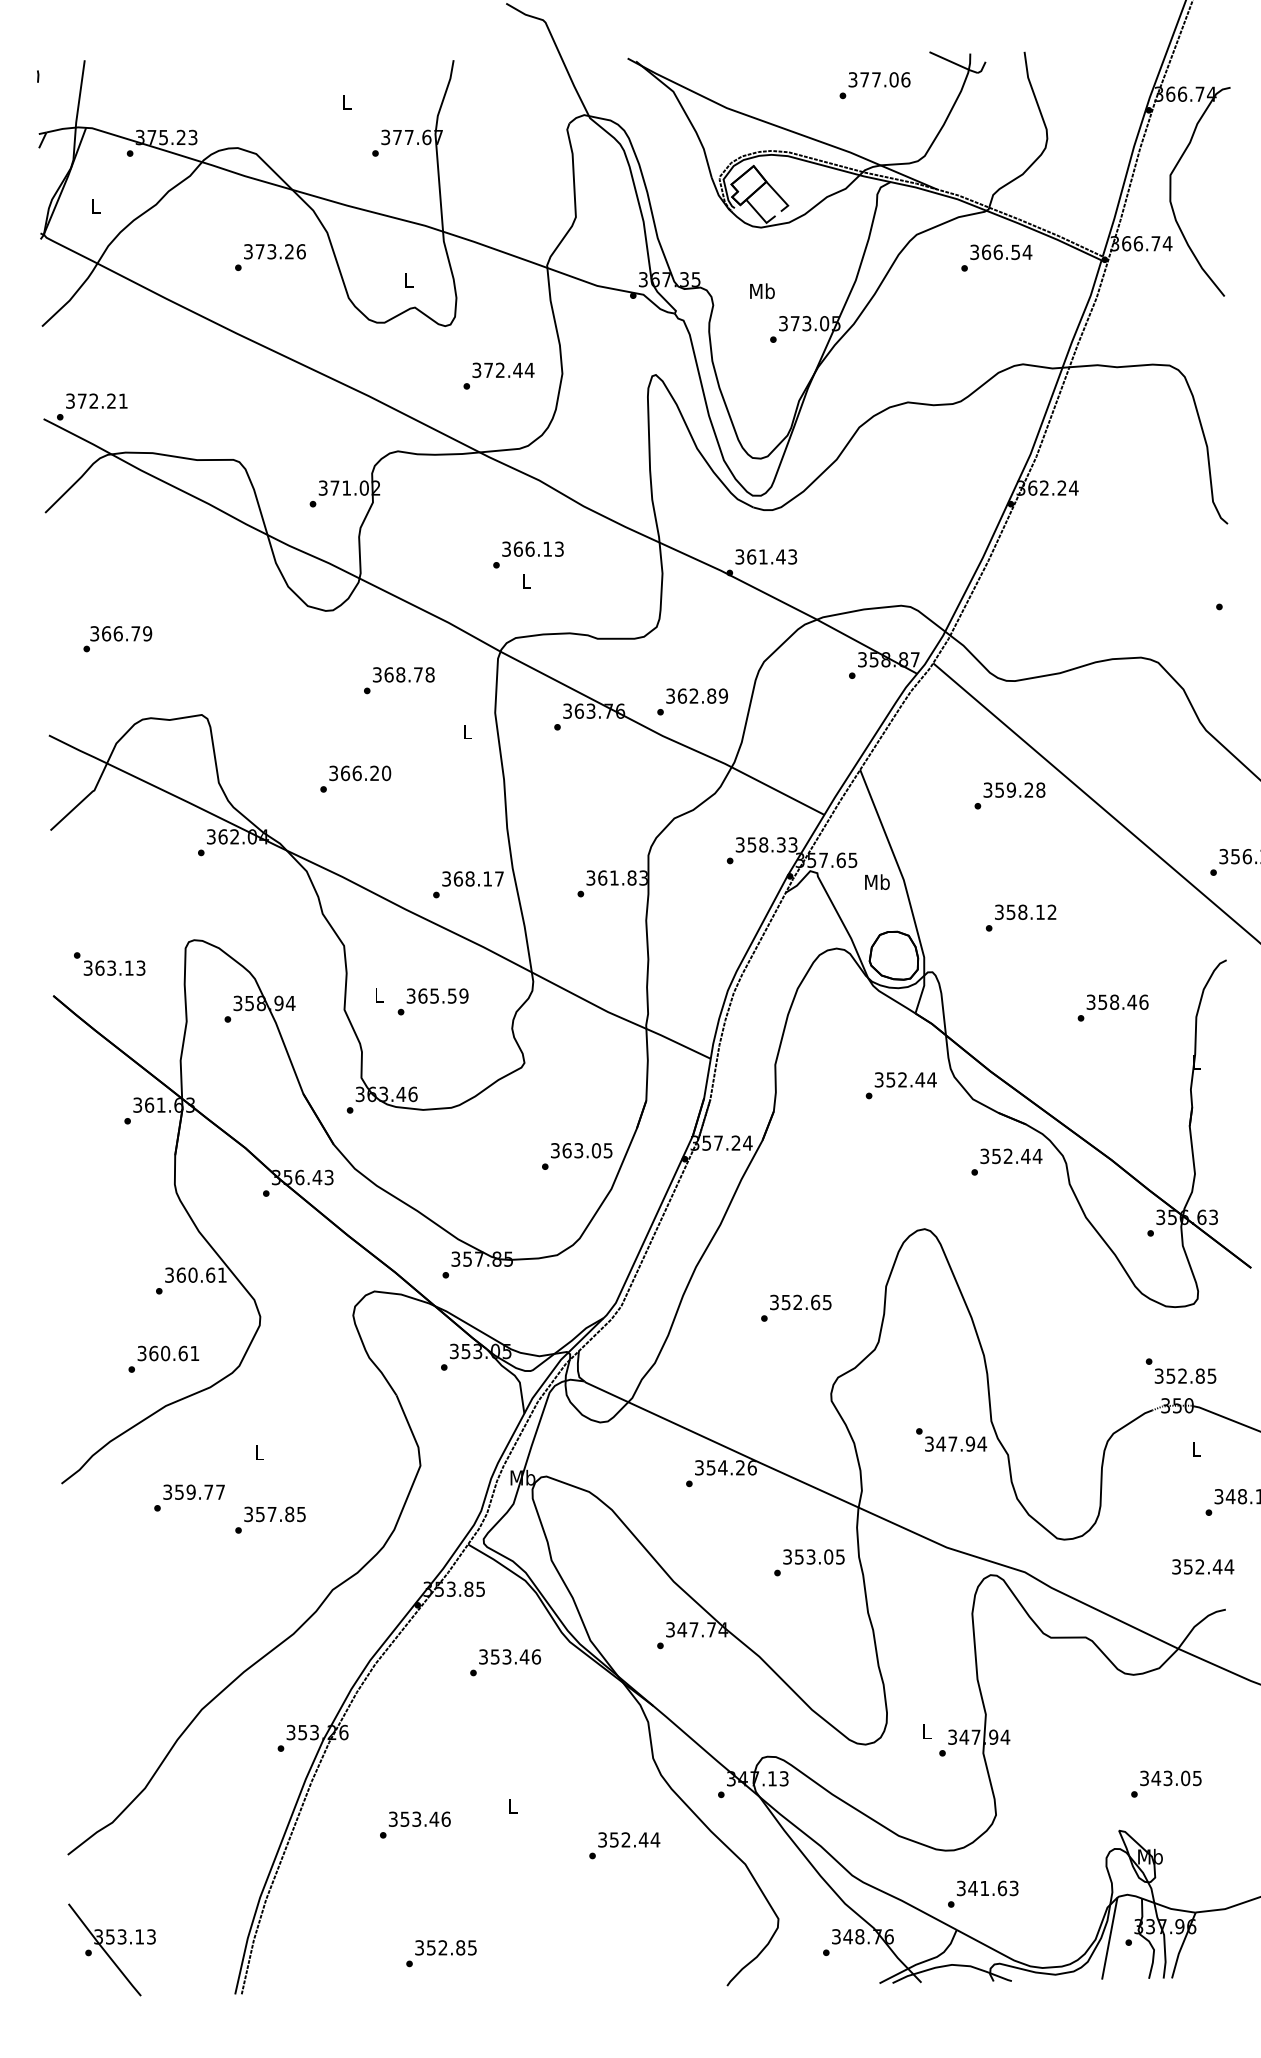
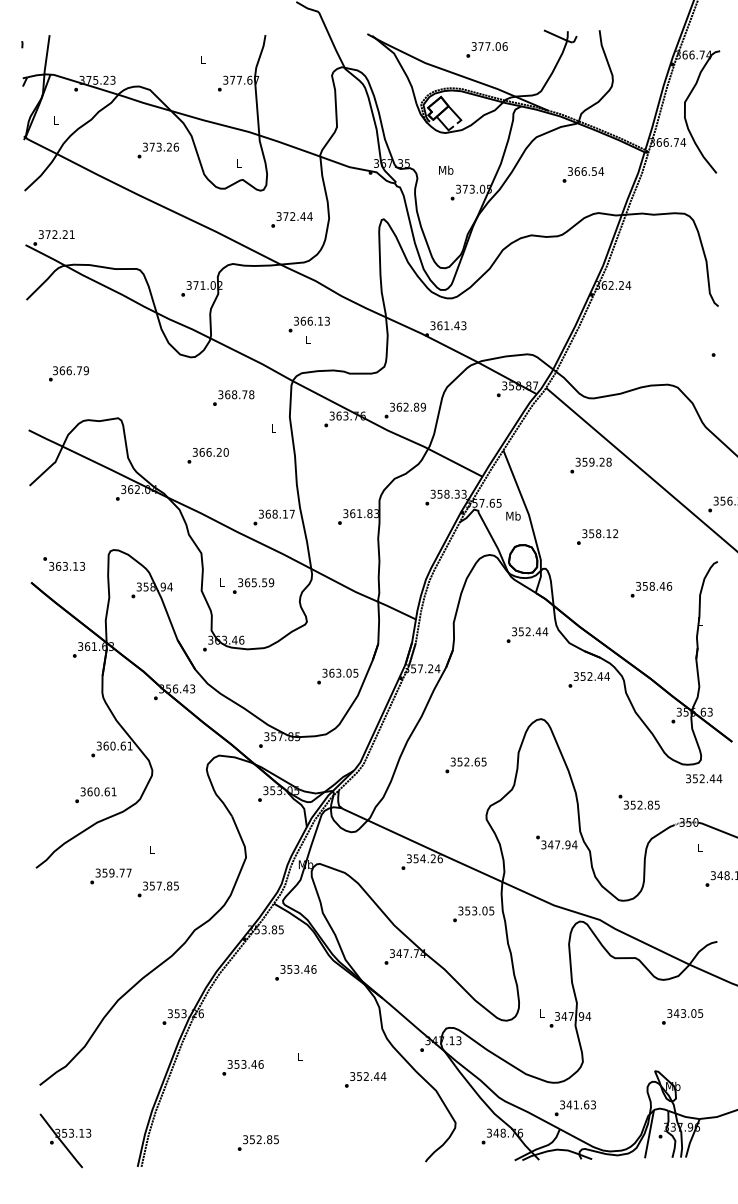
text: (874, 84) -> (486, 49), moved
text: (997, 257) -> (583, 174), moved
text: (1179, 1369) -> (638, 801), moved
text: (1203, 1566) -> (704, 778), moved
text: (1166, 1783) -> (682, 1016), moved

